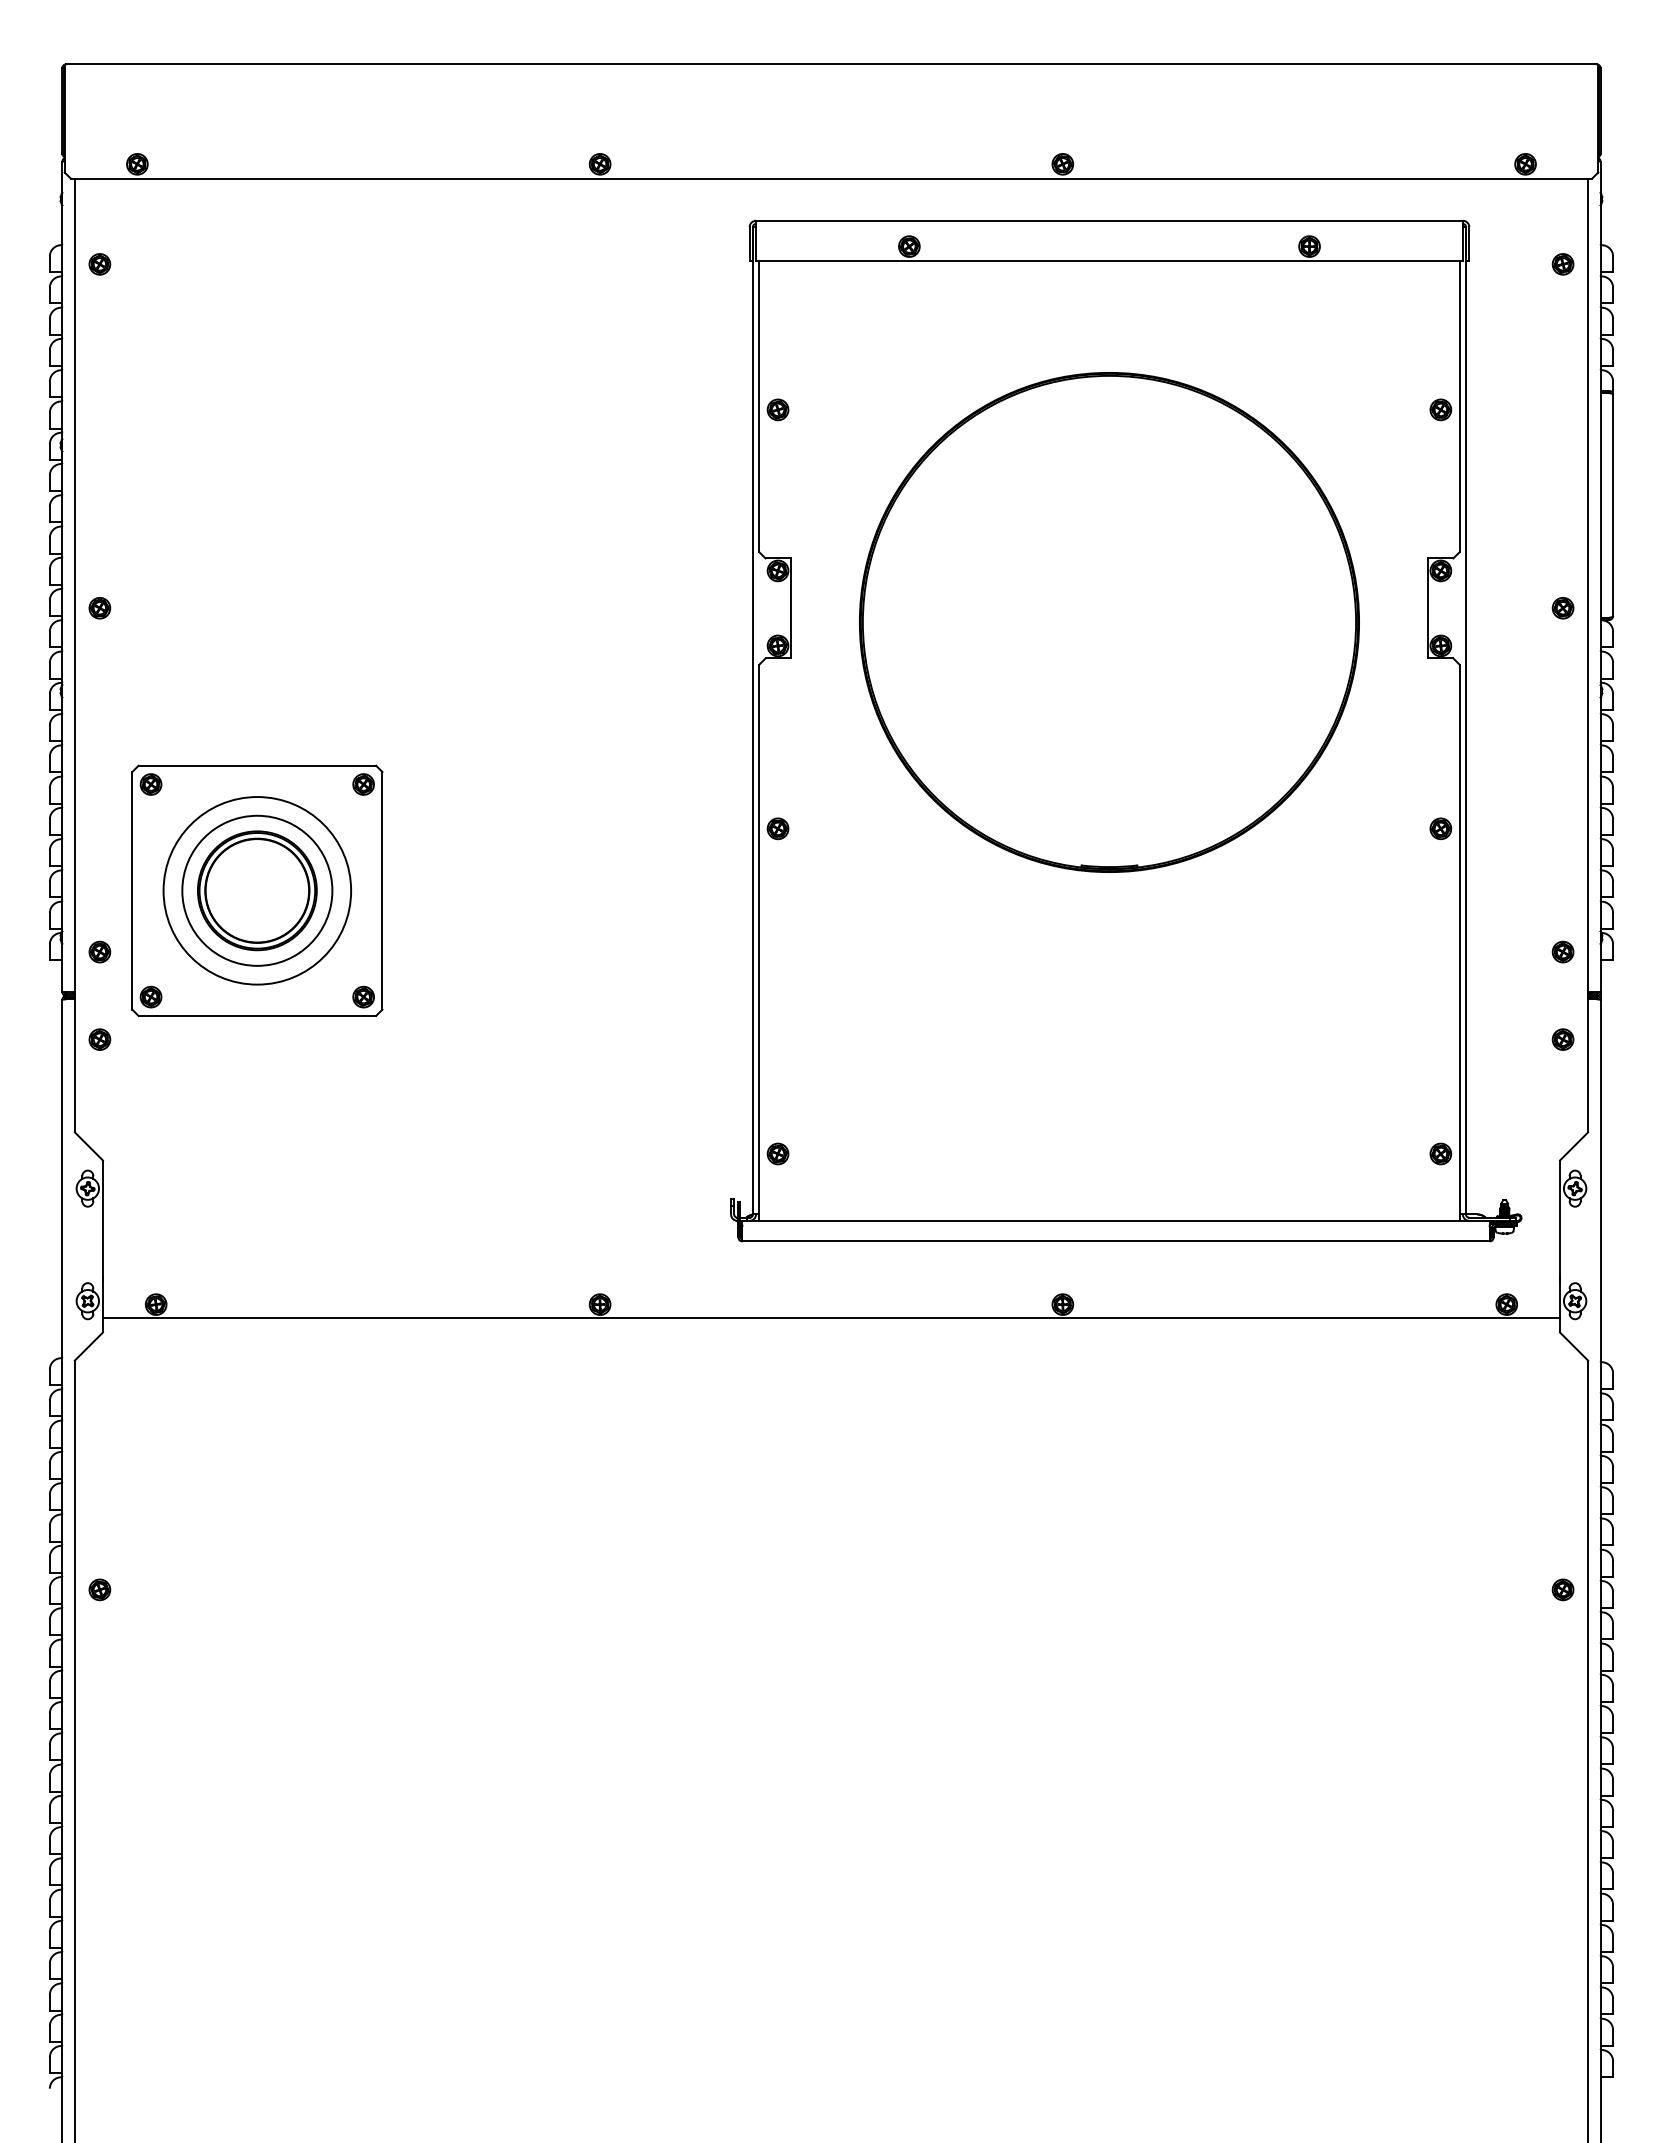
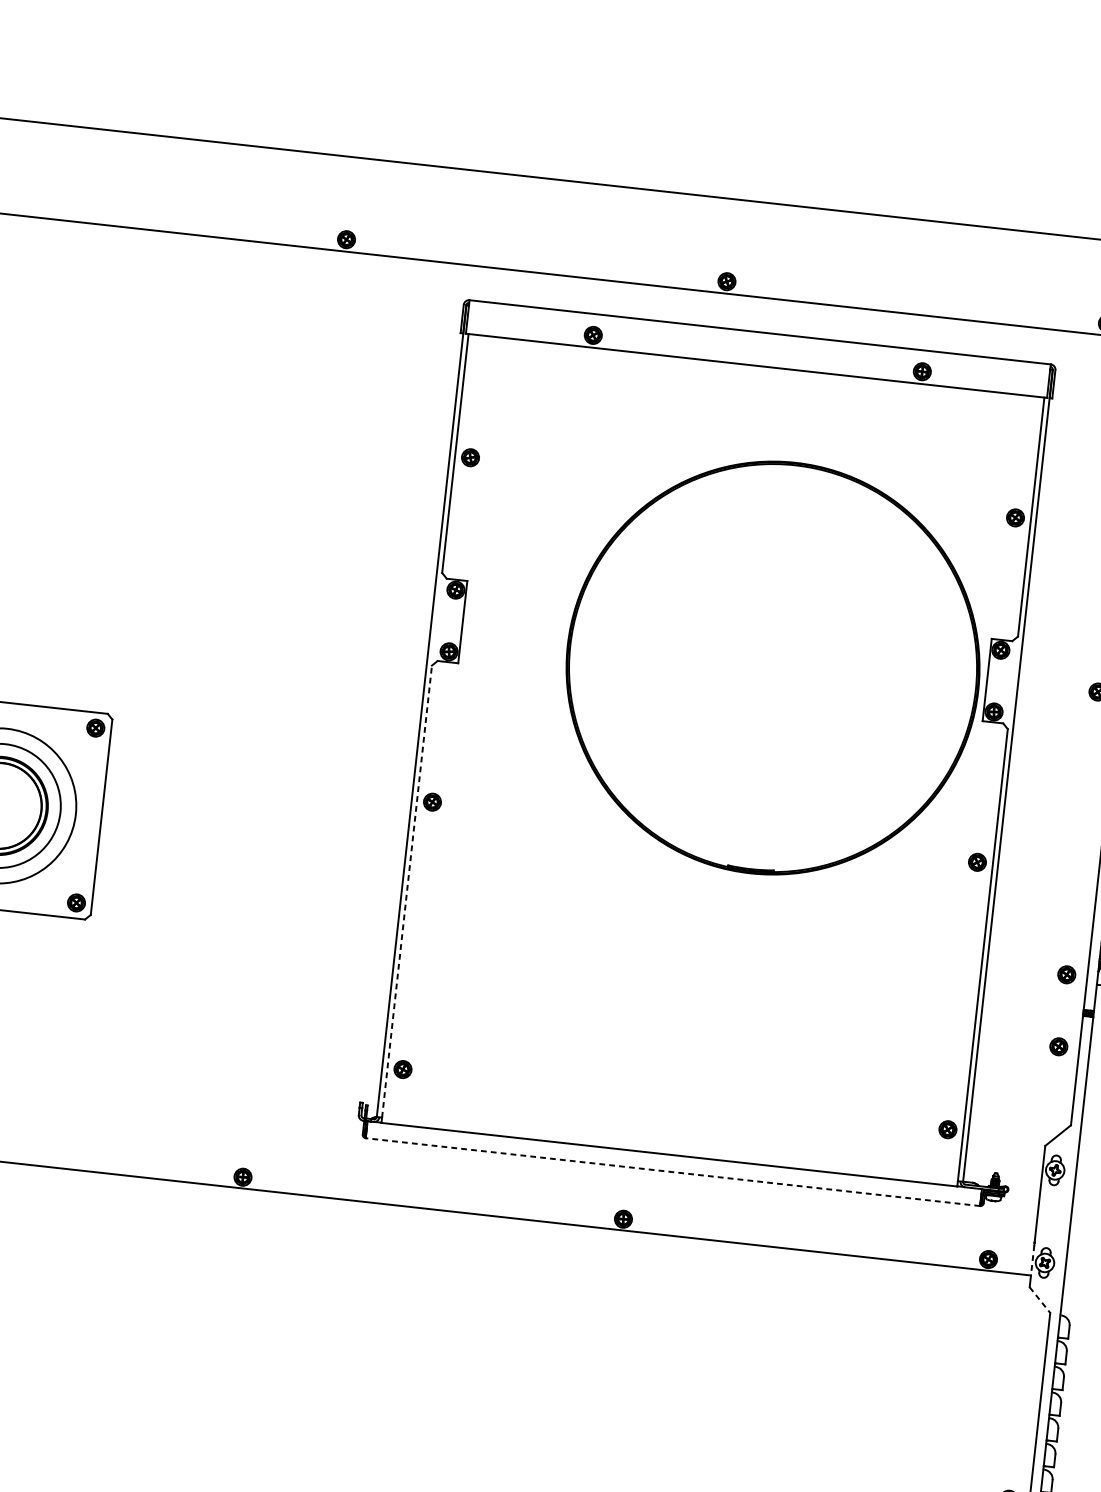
part: (1109, 622) -> (773, 668), moved
line: (759, 939) -> (407, 891), solid -> dashed
line: (1116, 1241) -> (673, 1172), solid -> dashed
line: (1559, 1300) -> (1032, 1260), solid -> dashed
line: (1574, 1346) -> (1040, 1300), solid -> dashed

